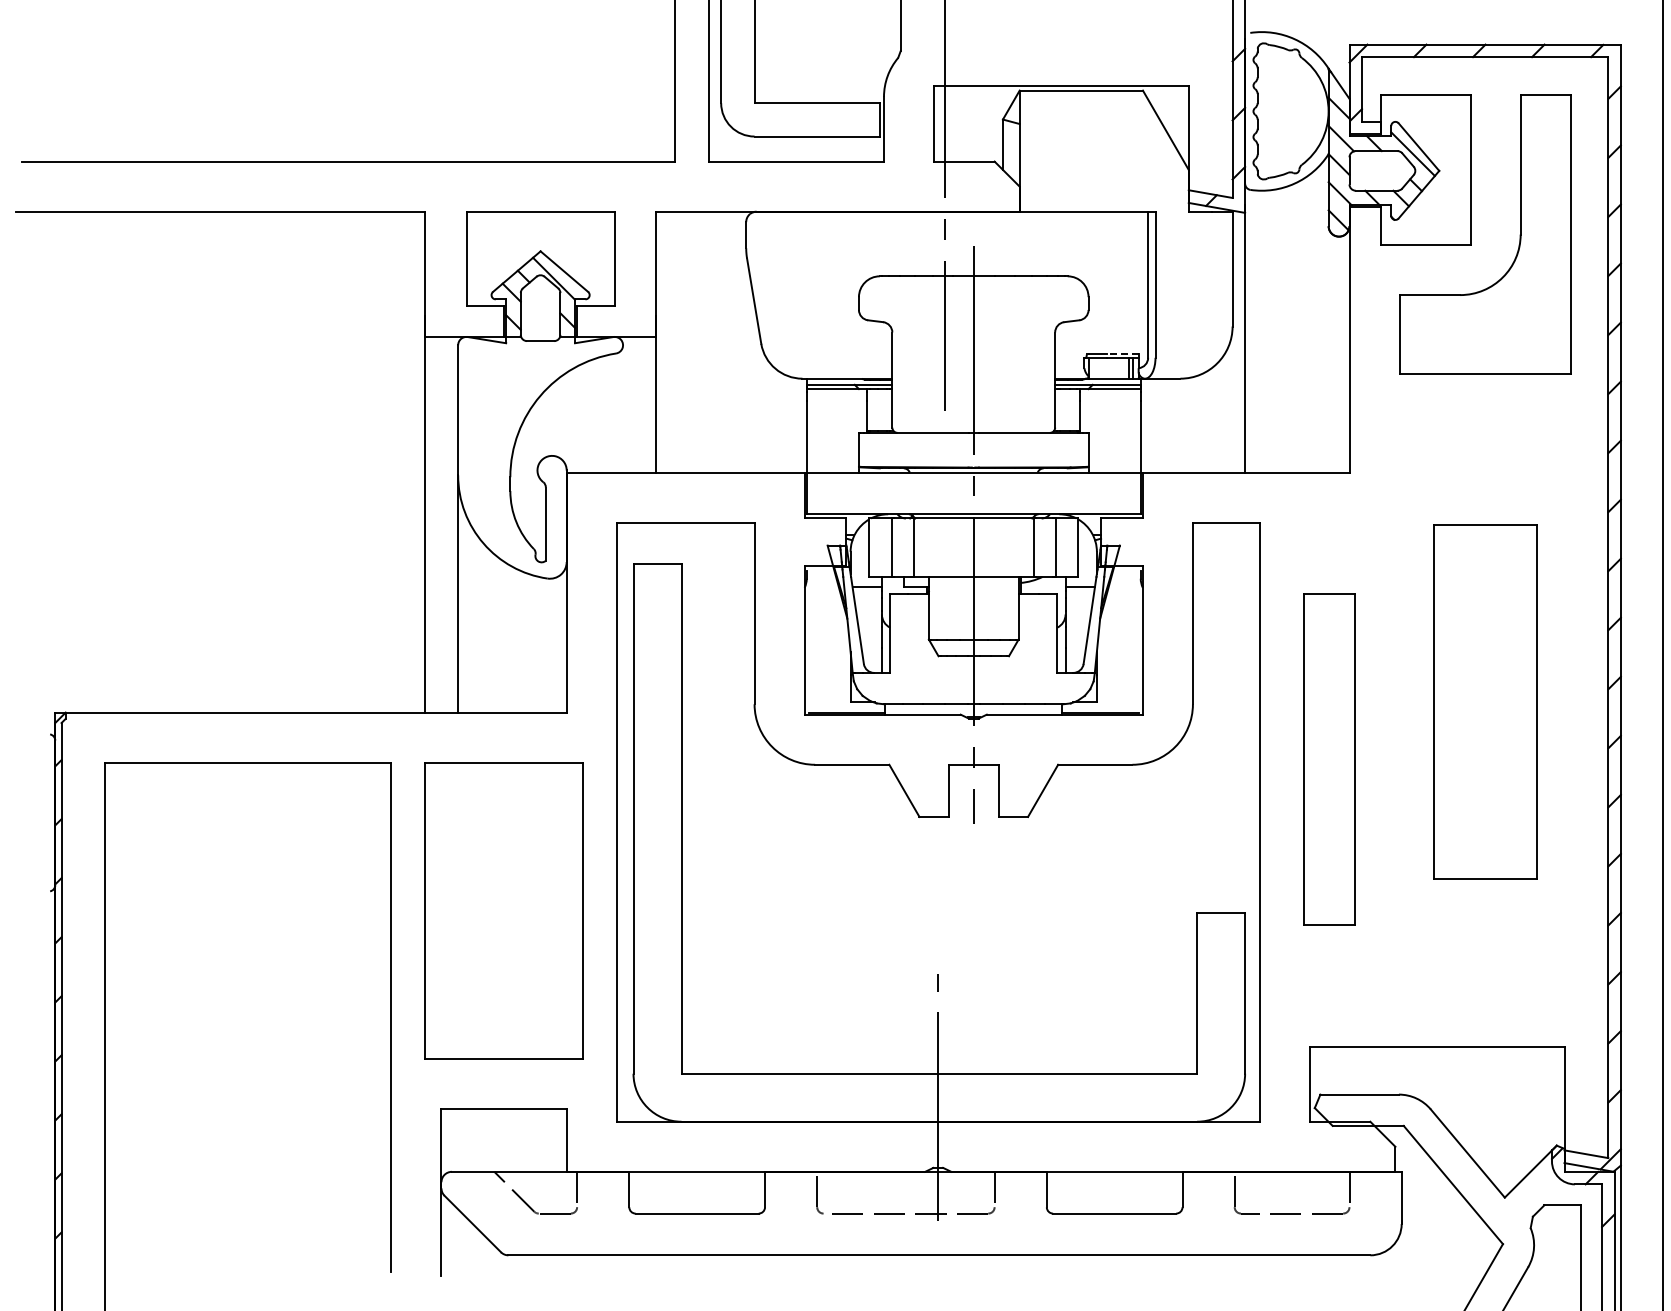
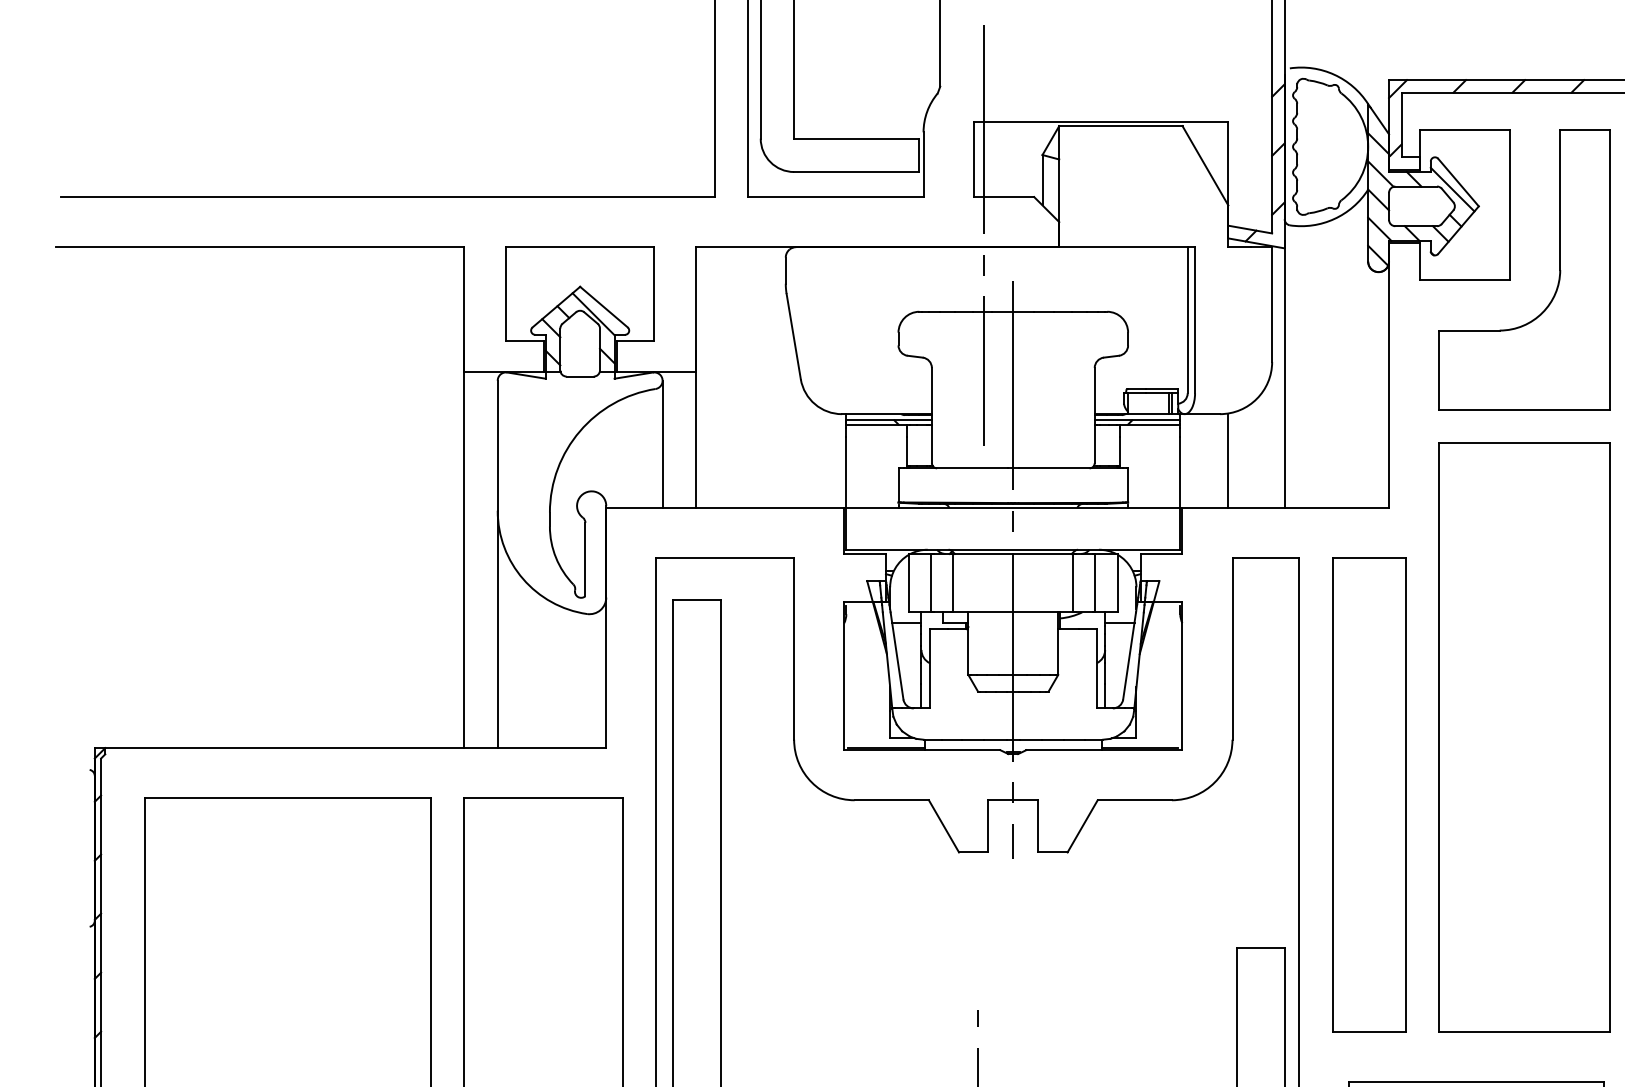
line: (1122, 353) -> (1162, 388), dashed -> solid
line: (623, 408) -> (663, 443), added
line: (1188, 425) -> (1228, 460), added
part: (1485, 701) -> (1525, 736), size x1.67
part: (1329, 759) -> (1369, 794), size x1.43

